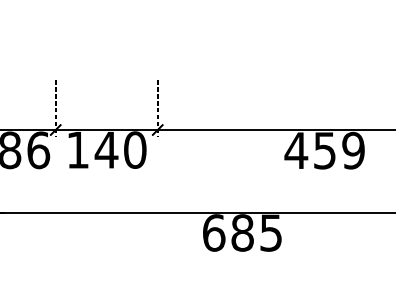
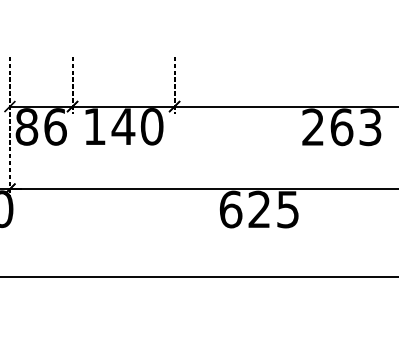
text: (324, 150) -> (341, 127), 459 -> 263
text: (242, 232) -> (259, 209), 685 -> 625

